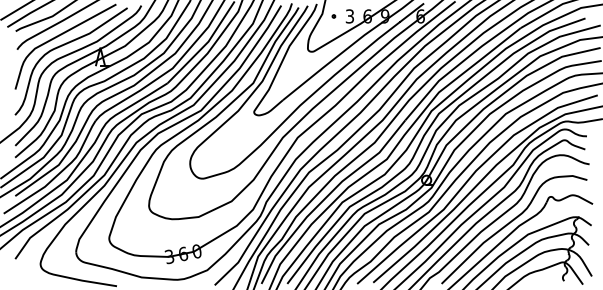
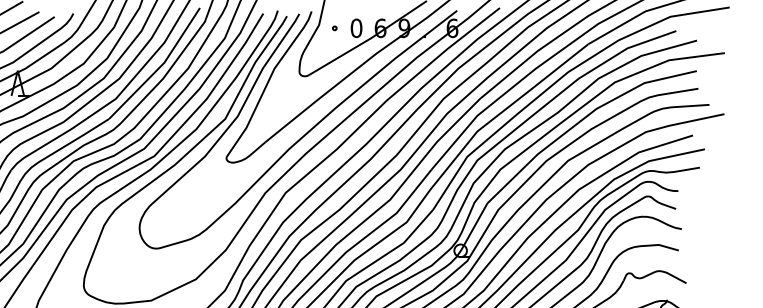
text: (349, 16) -> (355, 28), 3 -> 0

